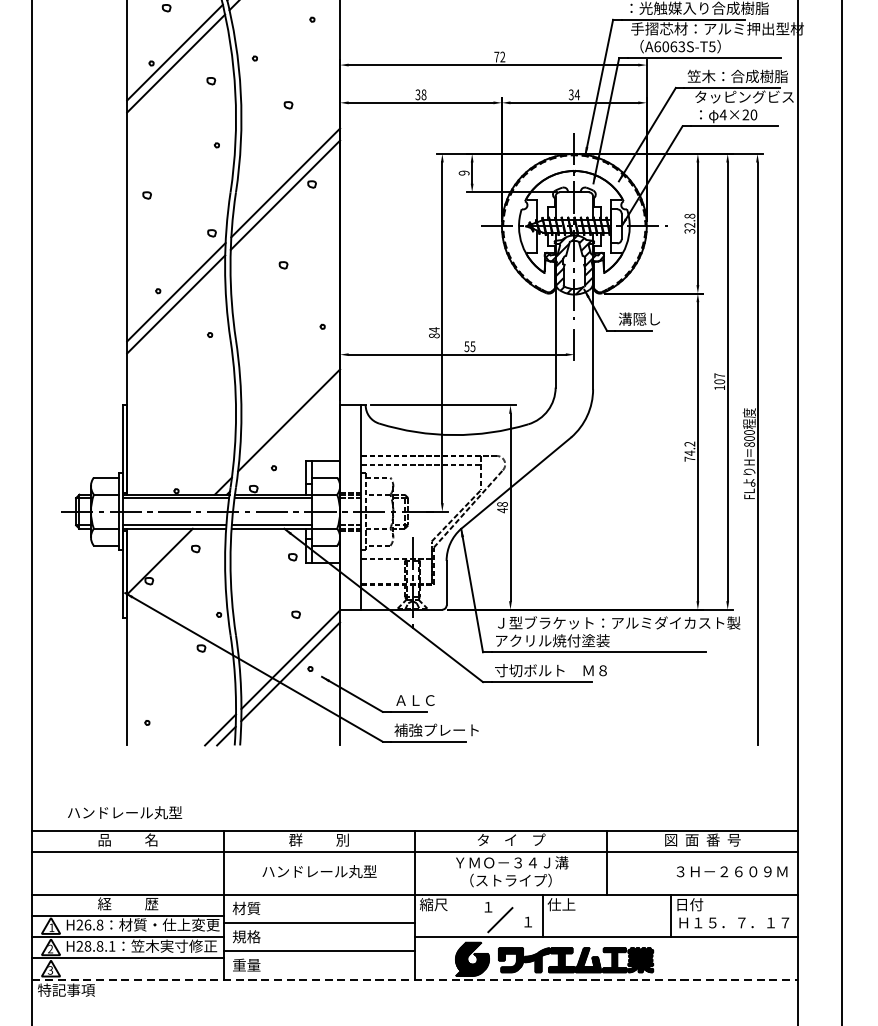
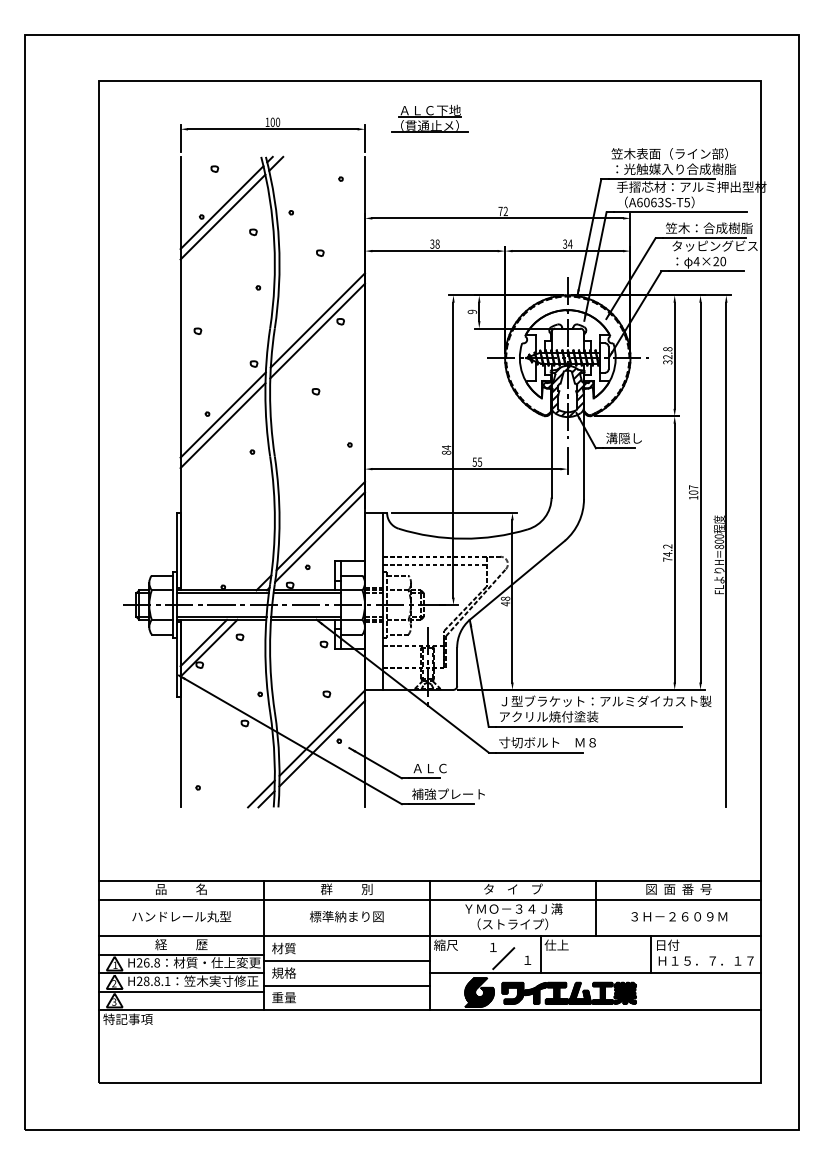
line: (287, 433) -> (319, 537), added
line: (153, 554) -> (203, 642), added
text: (124, 812) -> (181, 916), moved
text: (318, 871) -> (346, 916), ハンドレール丸型 -> 標準納まり図
text: (732, 871) -> (679, 916), moved
line: (415, 980) -> (430, 1010), dashed -> solid

